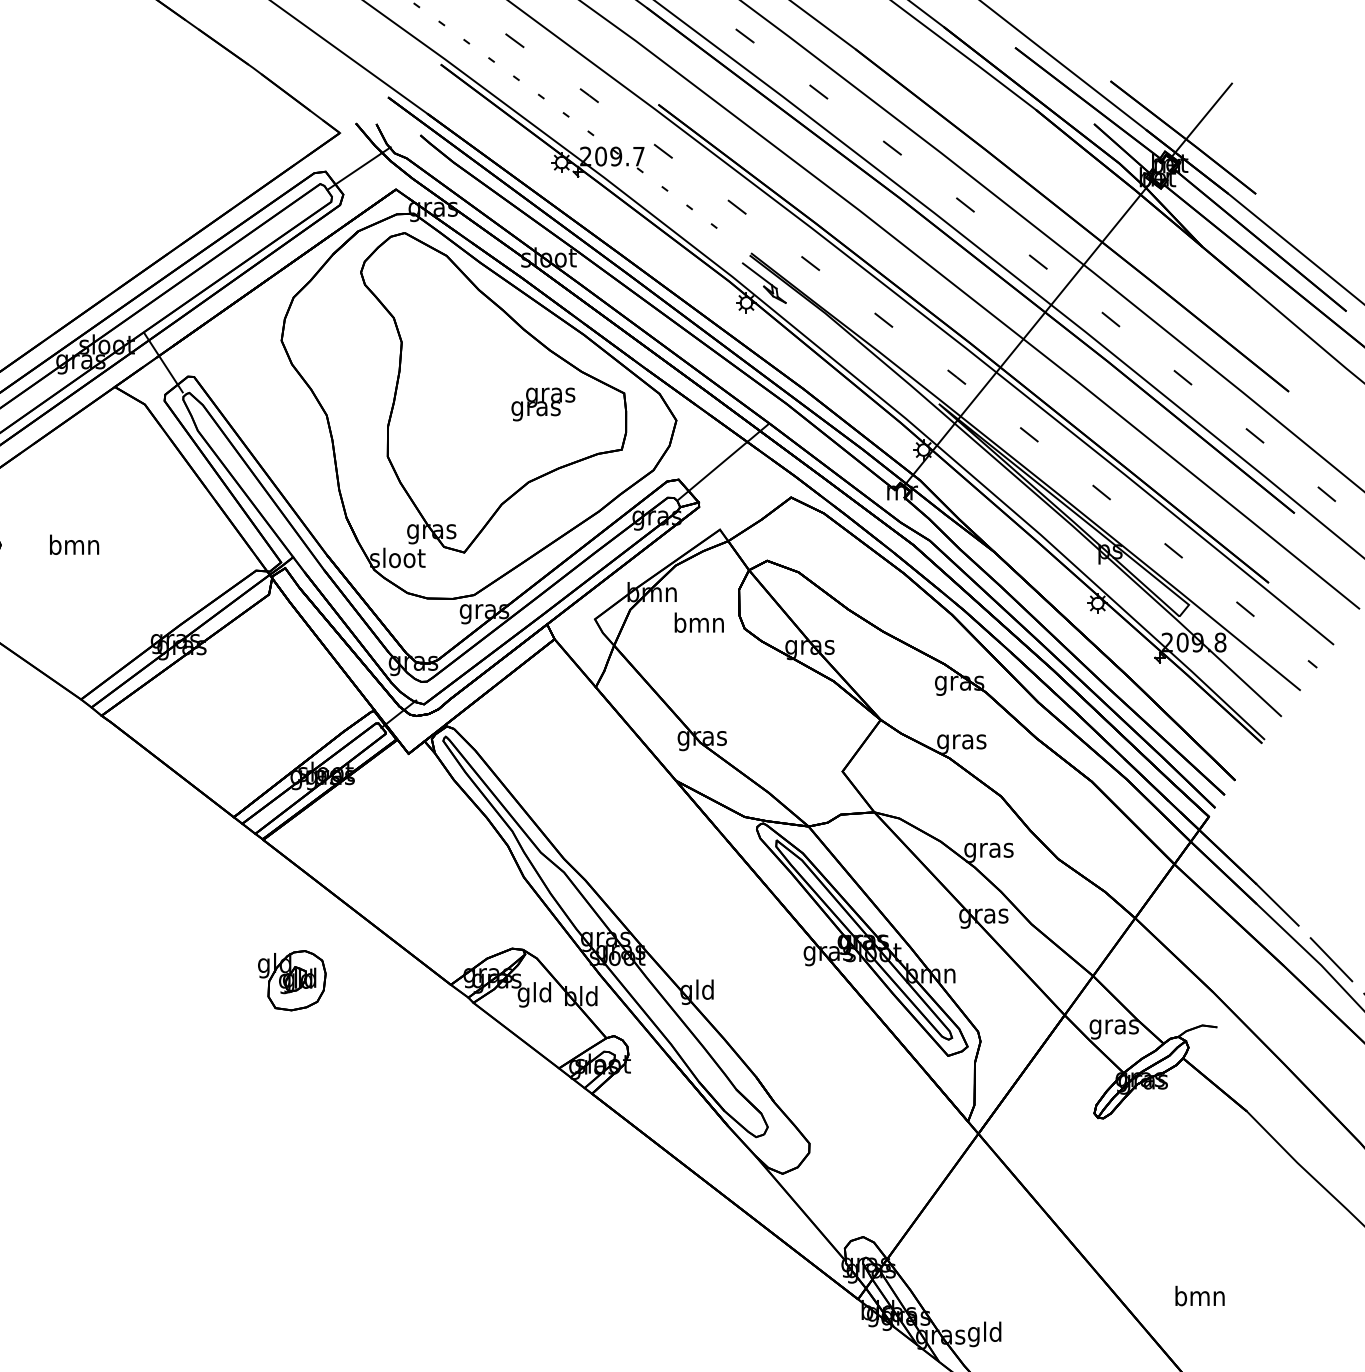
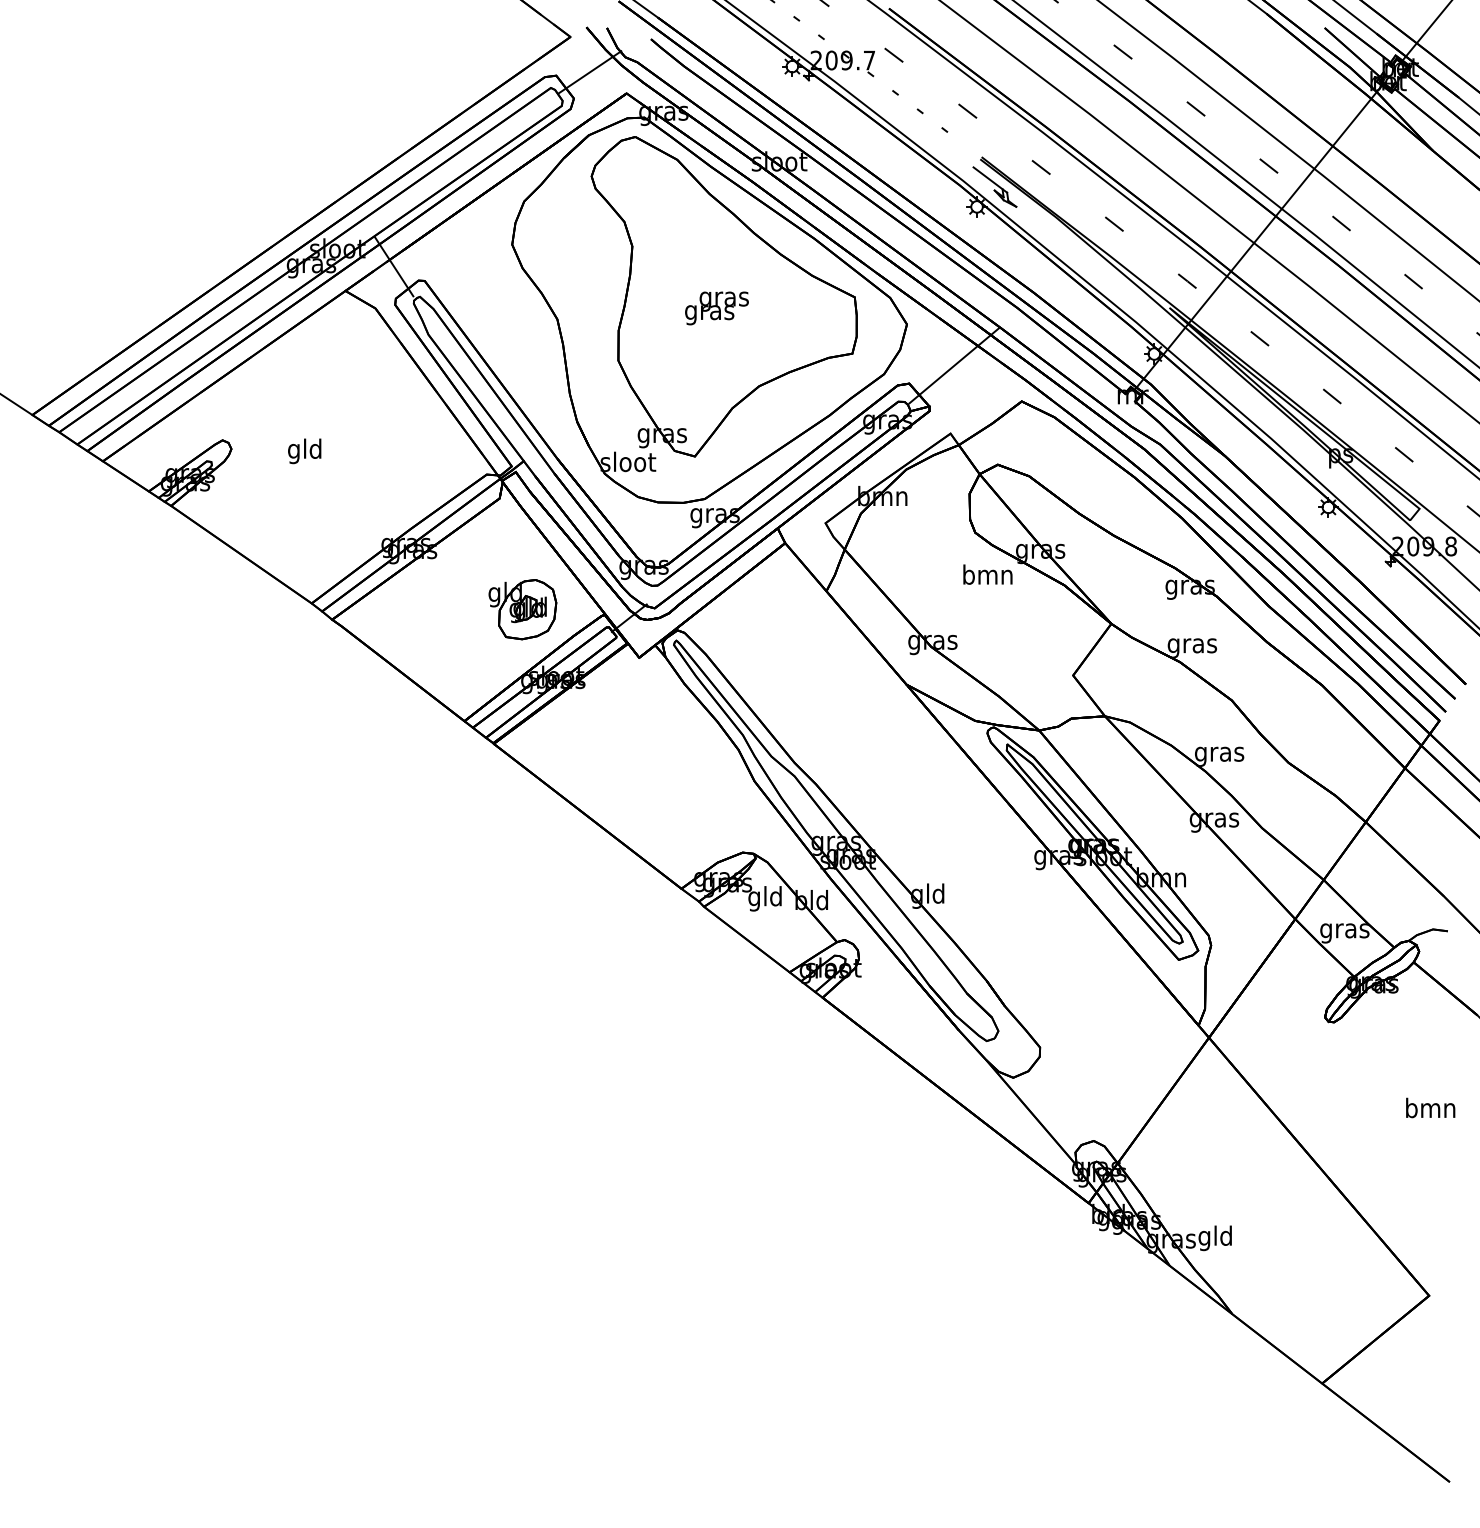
text: (542, 404) -> (716, 308), moved
text: (73, 547) -> (304, 451), bmn -> gld
text: (698, 622) -> (987, 574), moved
part: (291, 980) -> (522, 609), moved
text: (1199, 1295) -> (1430, 1107), moved

